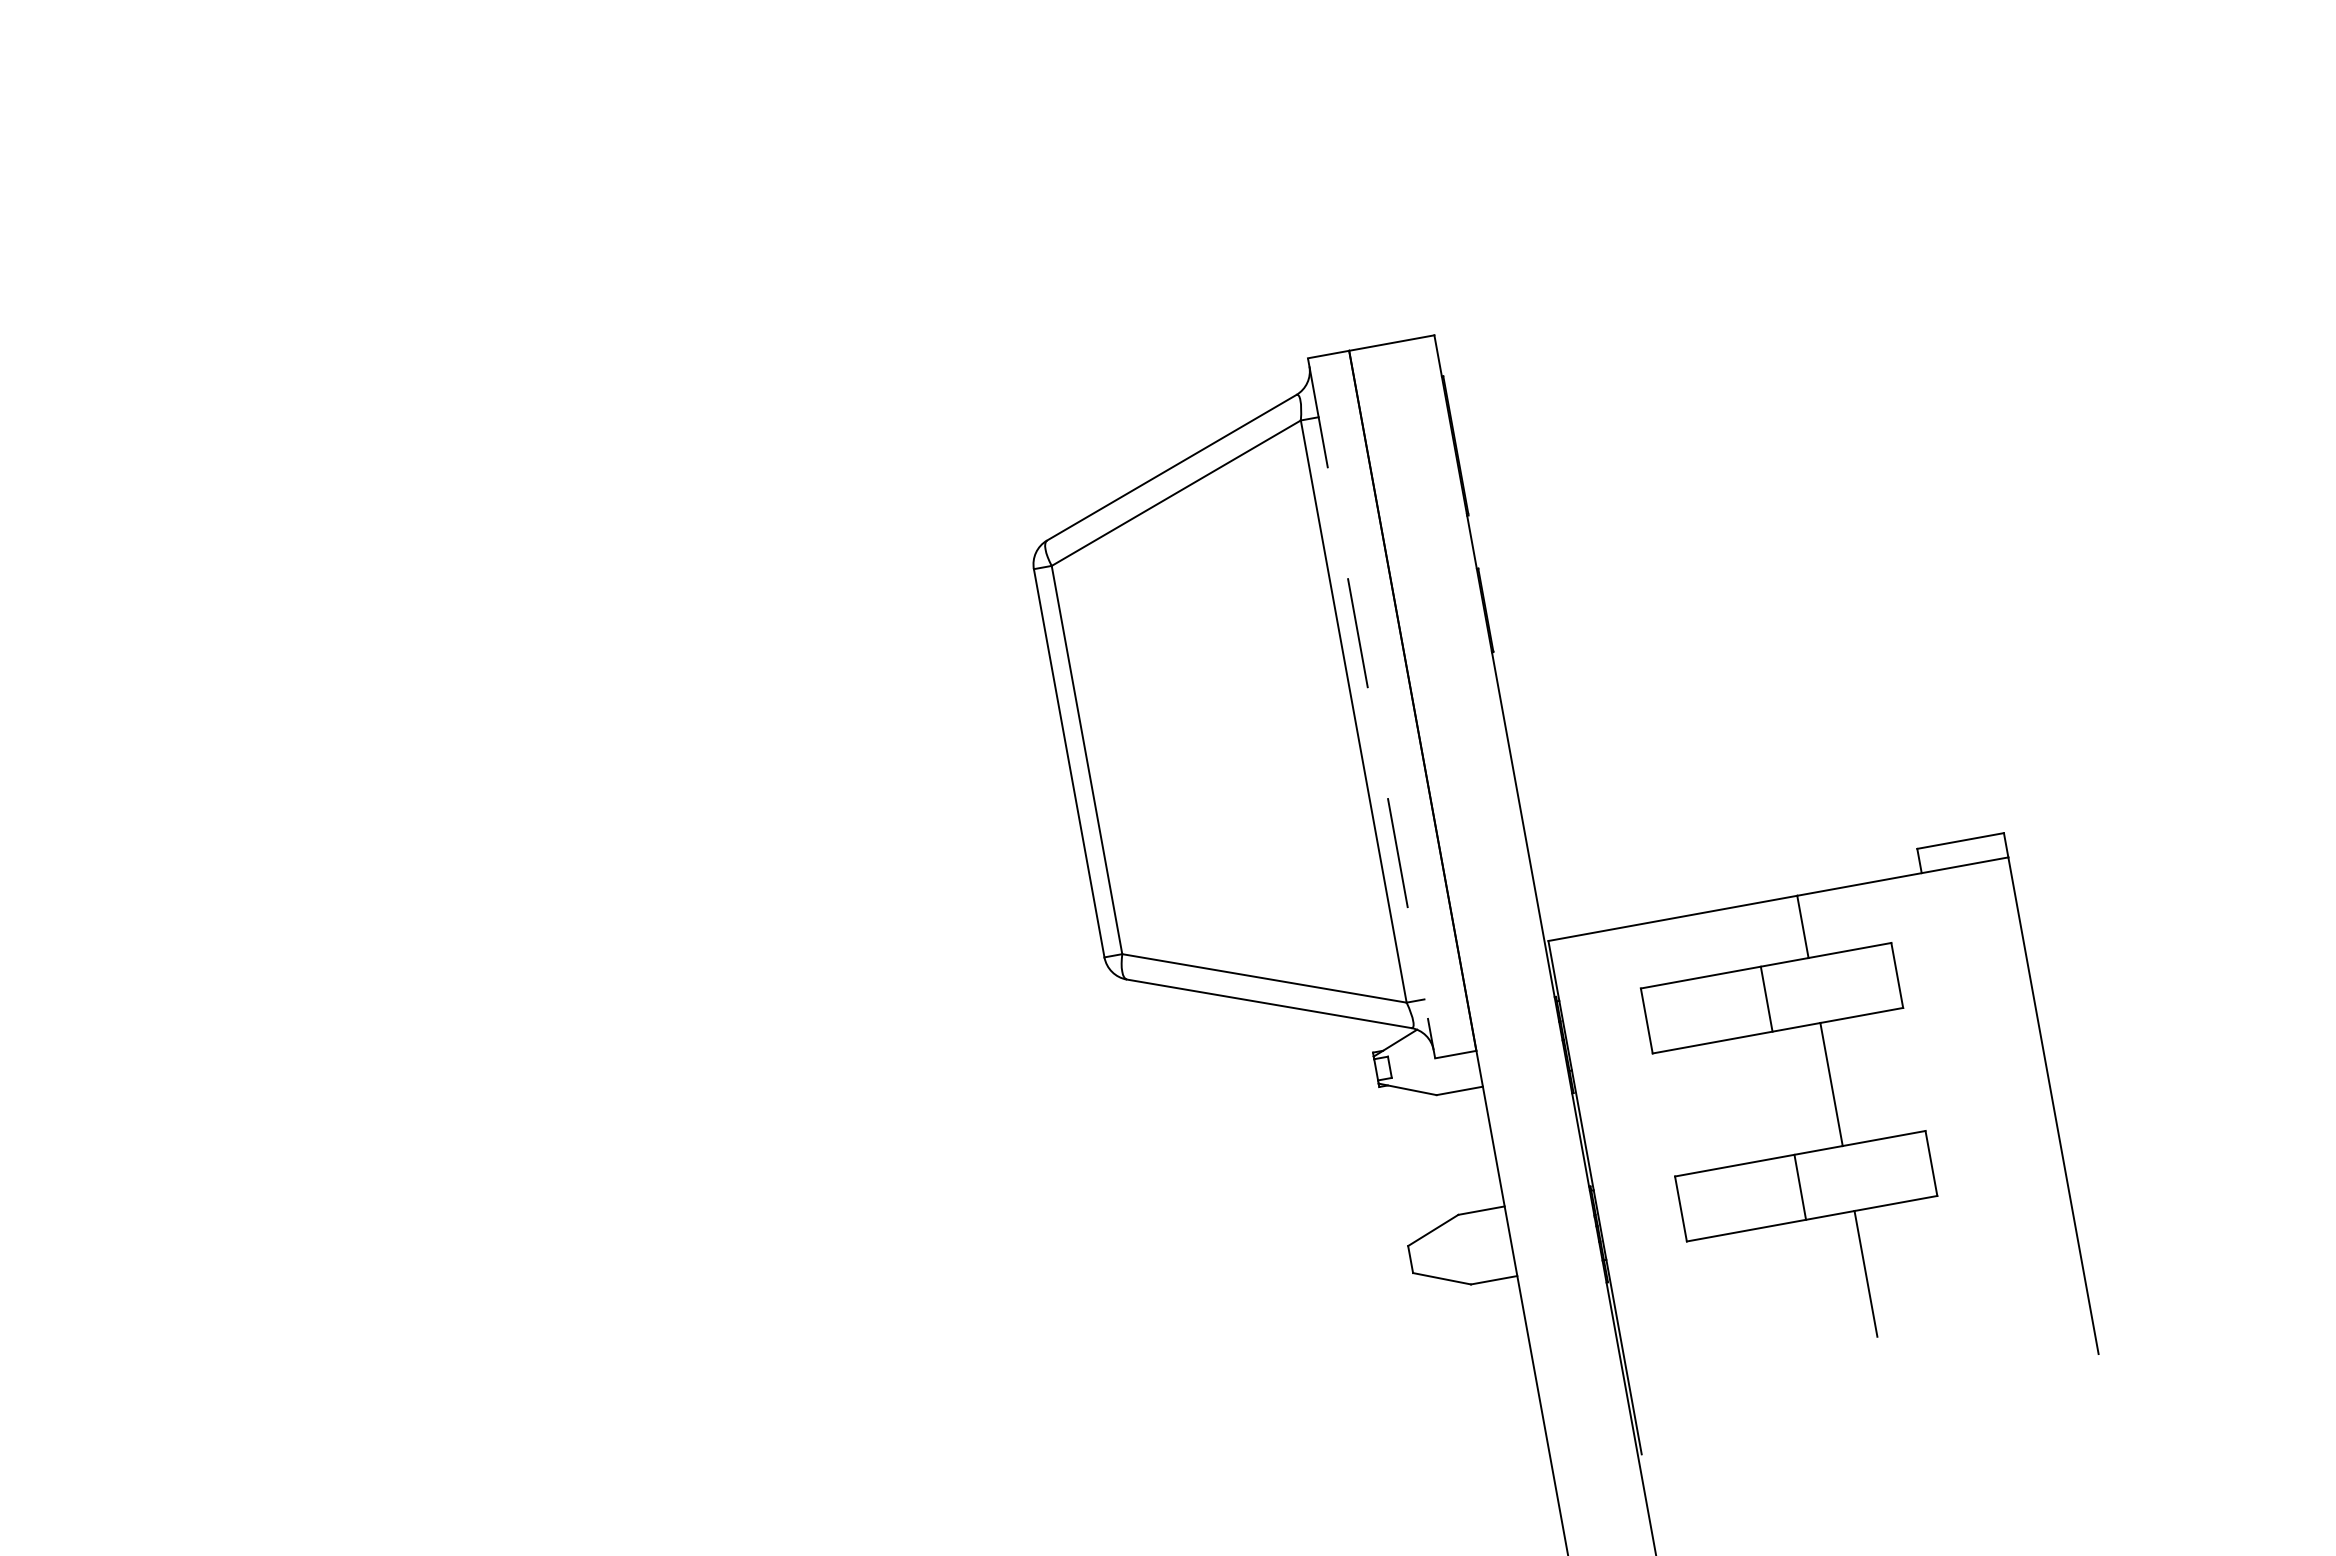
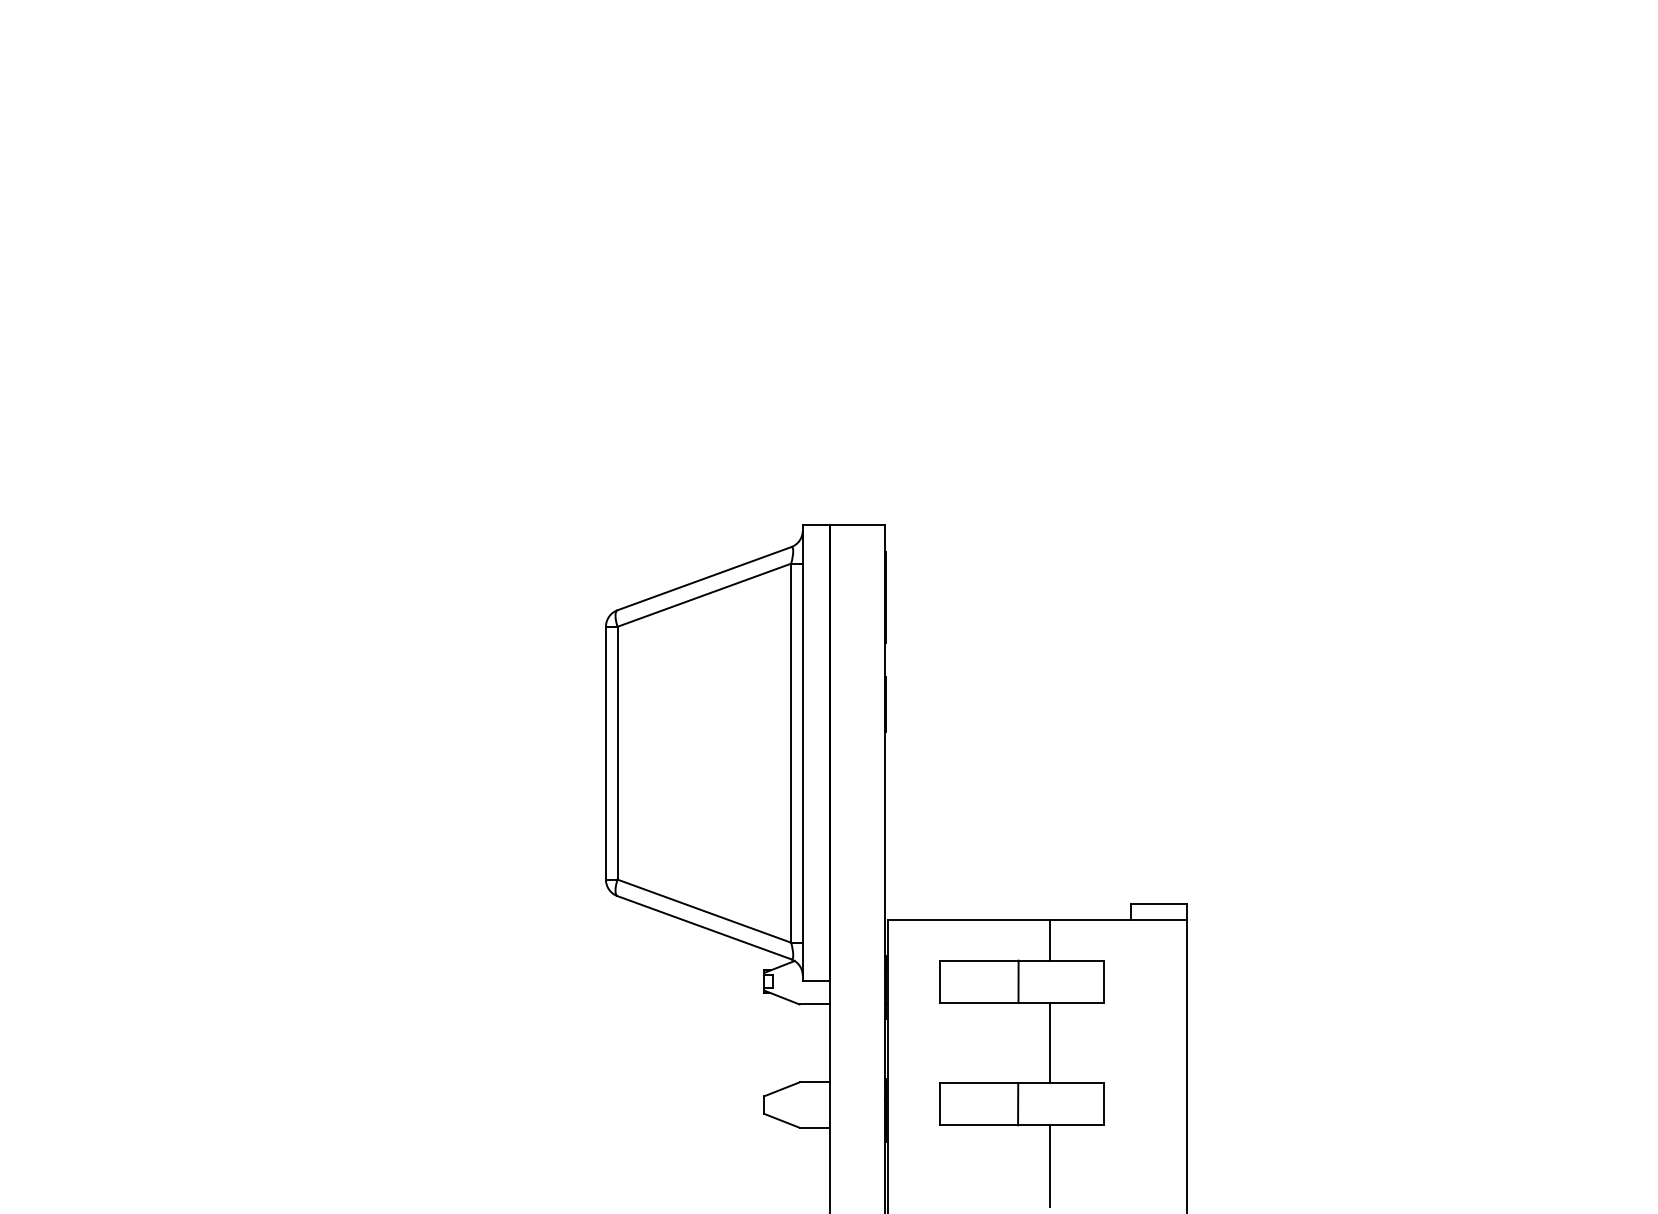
line: (1371, 708) -> (802, 753), dashed -> solid

